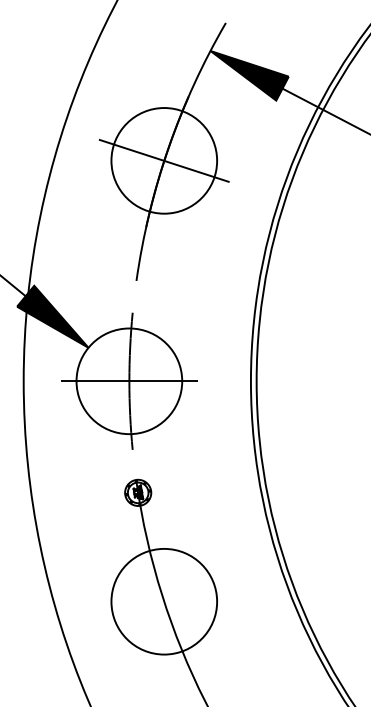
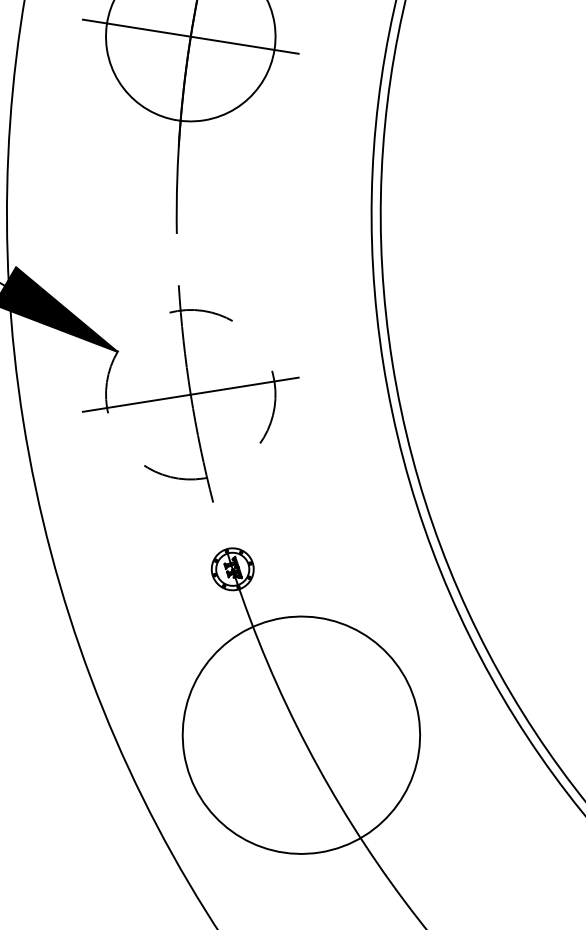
circle: (129, 381) -> (191, 394), solid -> dashed
circle: (164, 601) -> (301, 734), size x1.4

